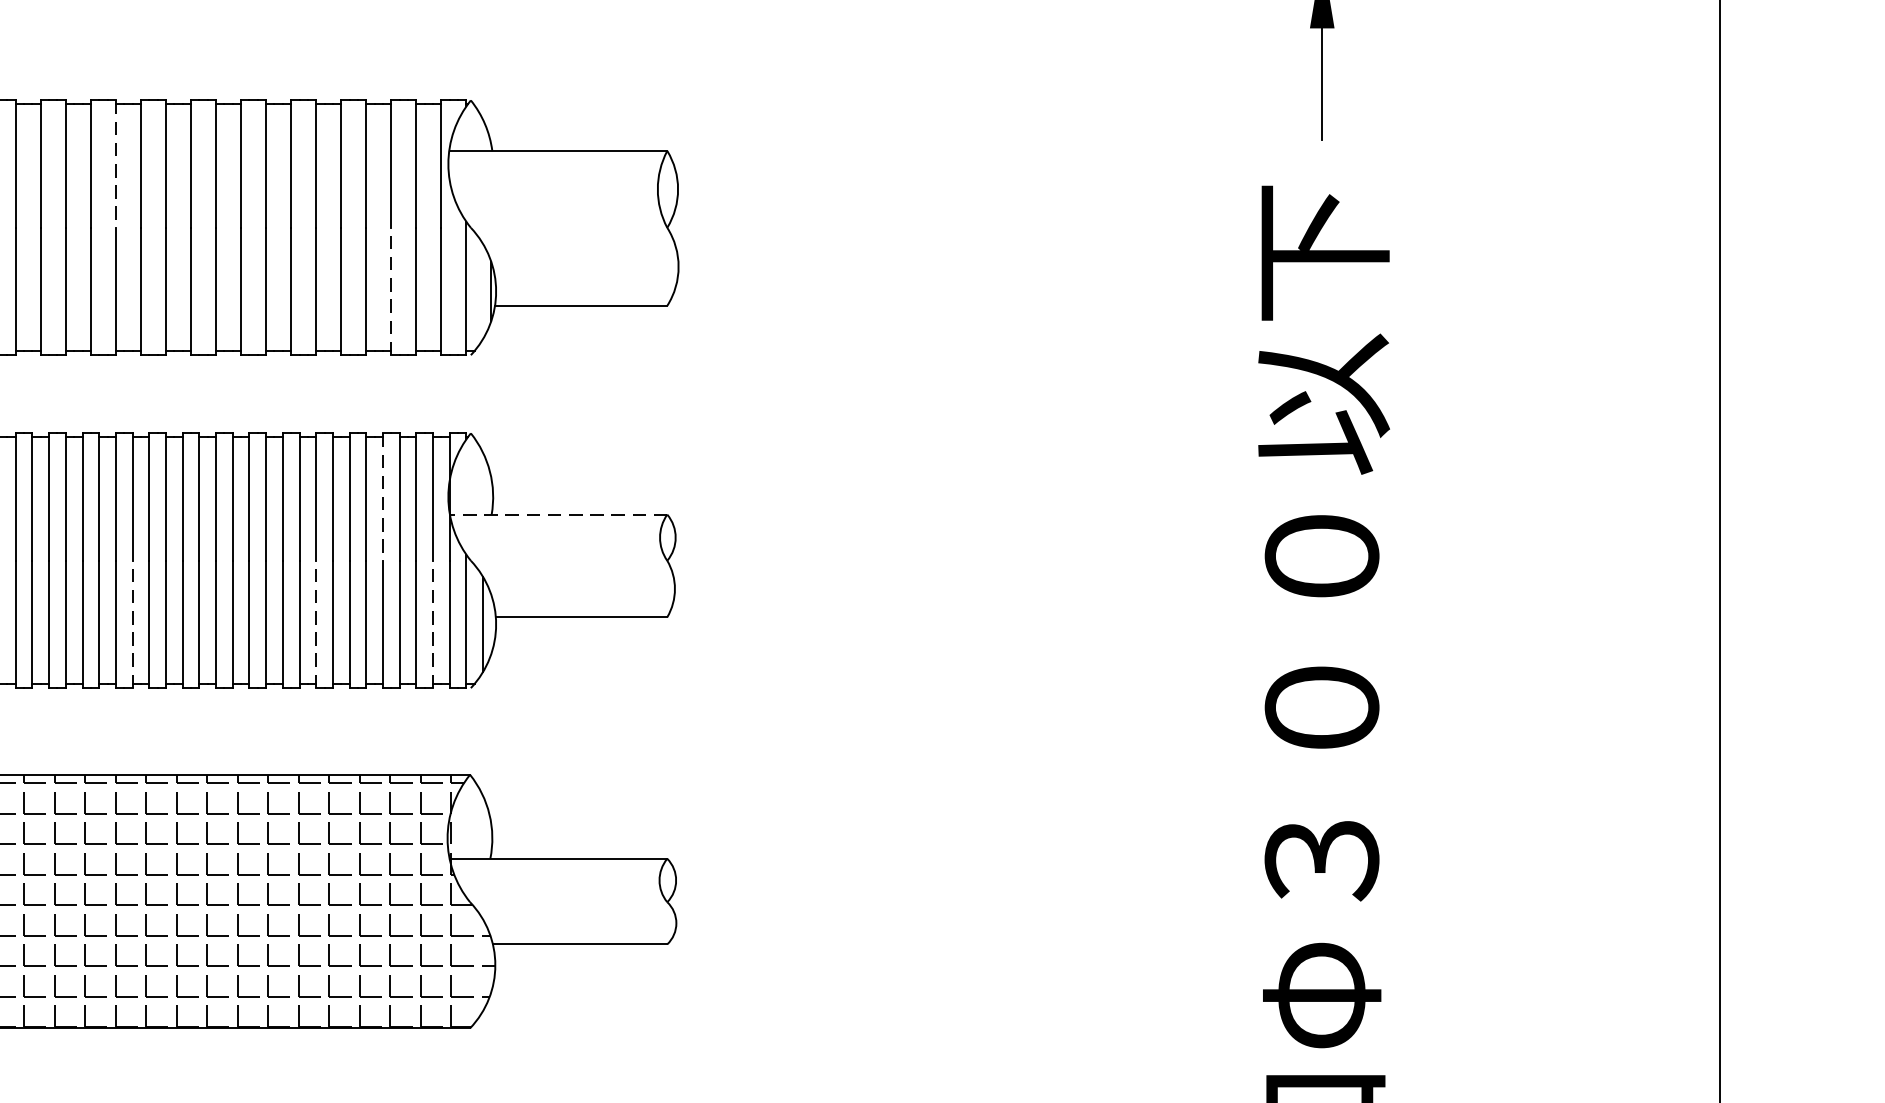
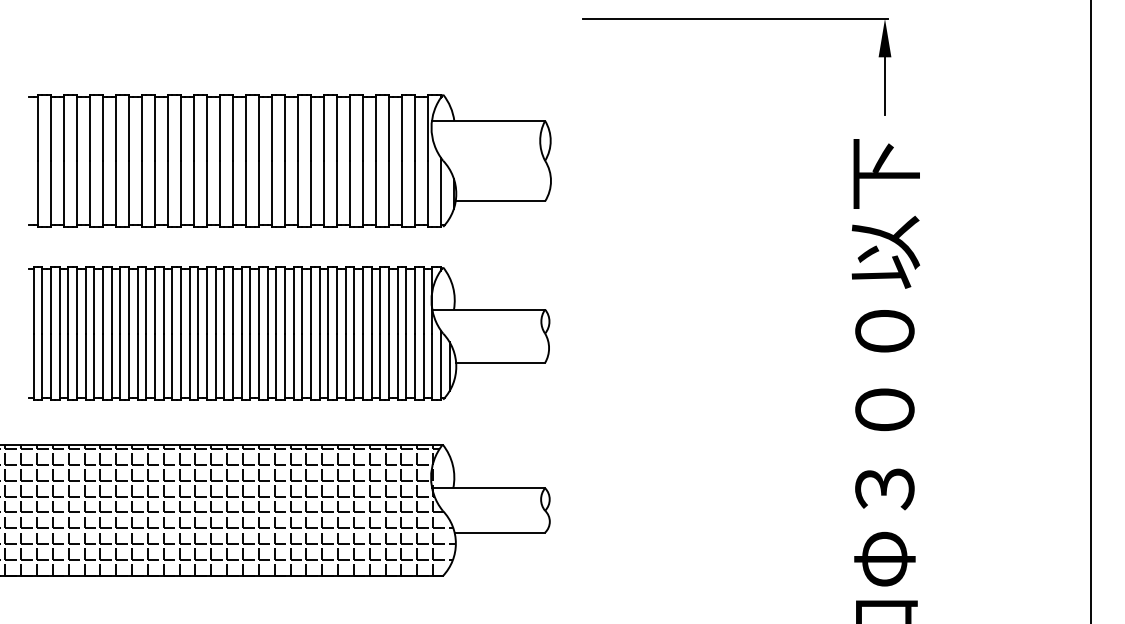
line: (114, 165) -> (258, 128), dashed -> solid
line: (390, 290) -> (401, 193), dashed -> solid
line: (382, 498) -> (397, 301), dashed -> solid
line: (558, 514) -> (488, 309), dashed -> solid
line: (132, 624) -> (267, 366), dashed -> solid
line: (315, 624) -> (362, 366), dashed -> solid
line: (432, 624) -> (423, 366), dashed -> solid

